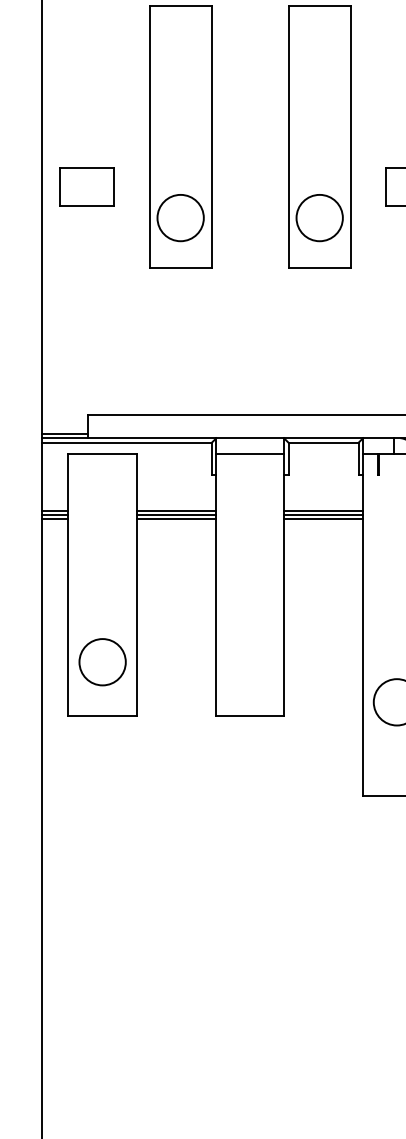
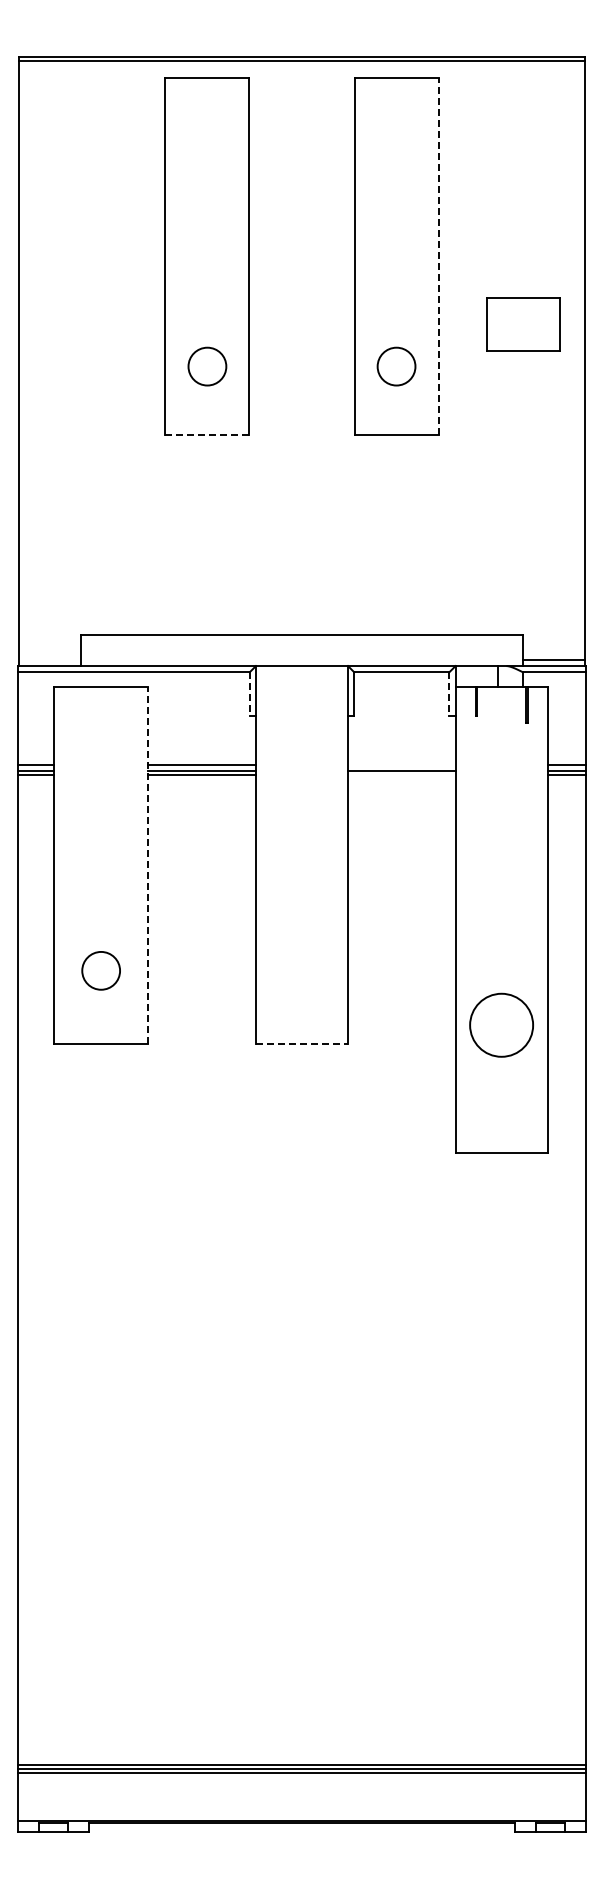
line: (350, 137) -> (438, 256), solid -> dashed
part: (87, 187) -> (80, 324), removed
circle: (179, 217) -> (206, 366), size x0.6
circle: (319, 217) -> (396, 366), size x0.6
line: (180, 267) -> (207, 434), solid -> dashed
line: (64, 433) -> (49, 659), removed
line: (249, 453) -> (301, 687), removed
line: (211, 459) -> (249, 694), solid -> dashed
line: (358, 459) -> (449, 694), solid -> dashed
line: (323, 510) -> (401, 764), removed
line: (323, 518) -> (401, 775), removed
line: (137, 584) -> (148, 865), solid -> dashed
circle: (102, 662) -> (100, 970), size x0.6
line: (250, 716) -> (302, 1044), solid -> dashed

